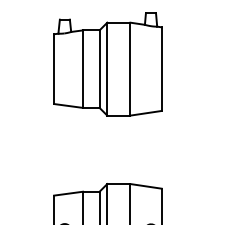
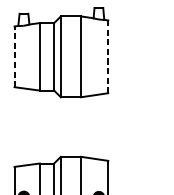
line: (54, 69) -> (14, 57), solid -> dashed
line: (161, 69) -> (108, 57), solid -> dashed

